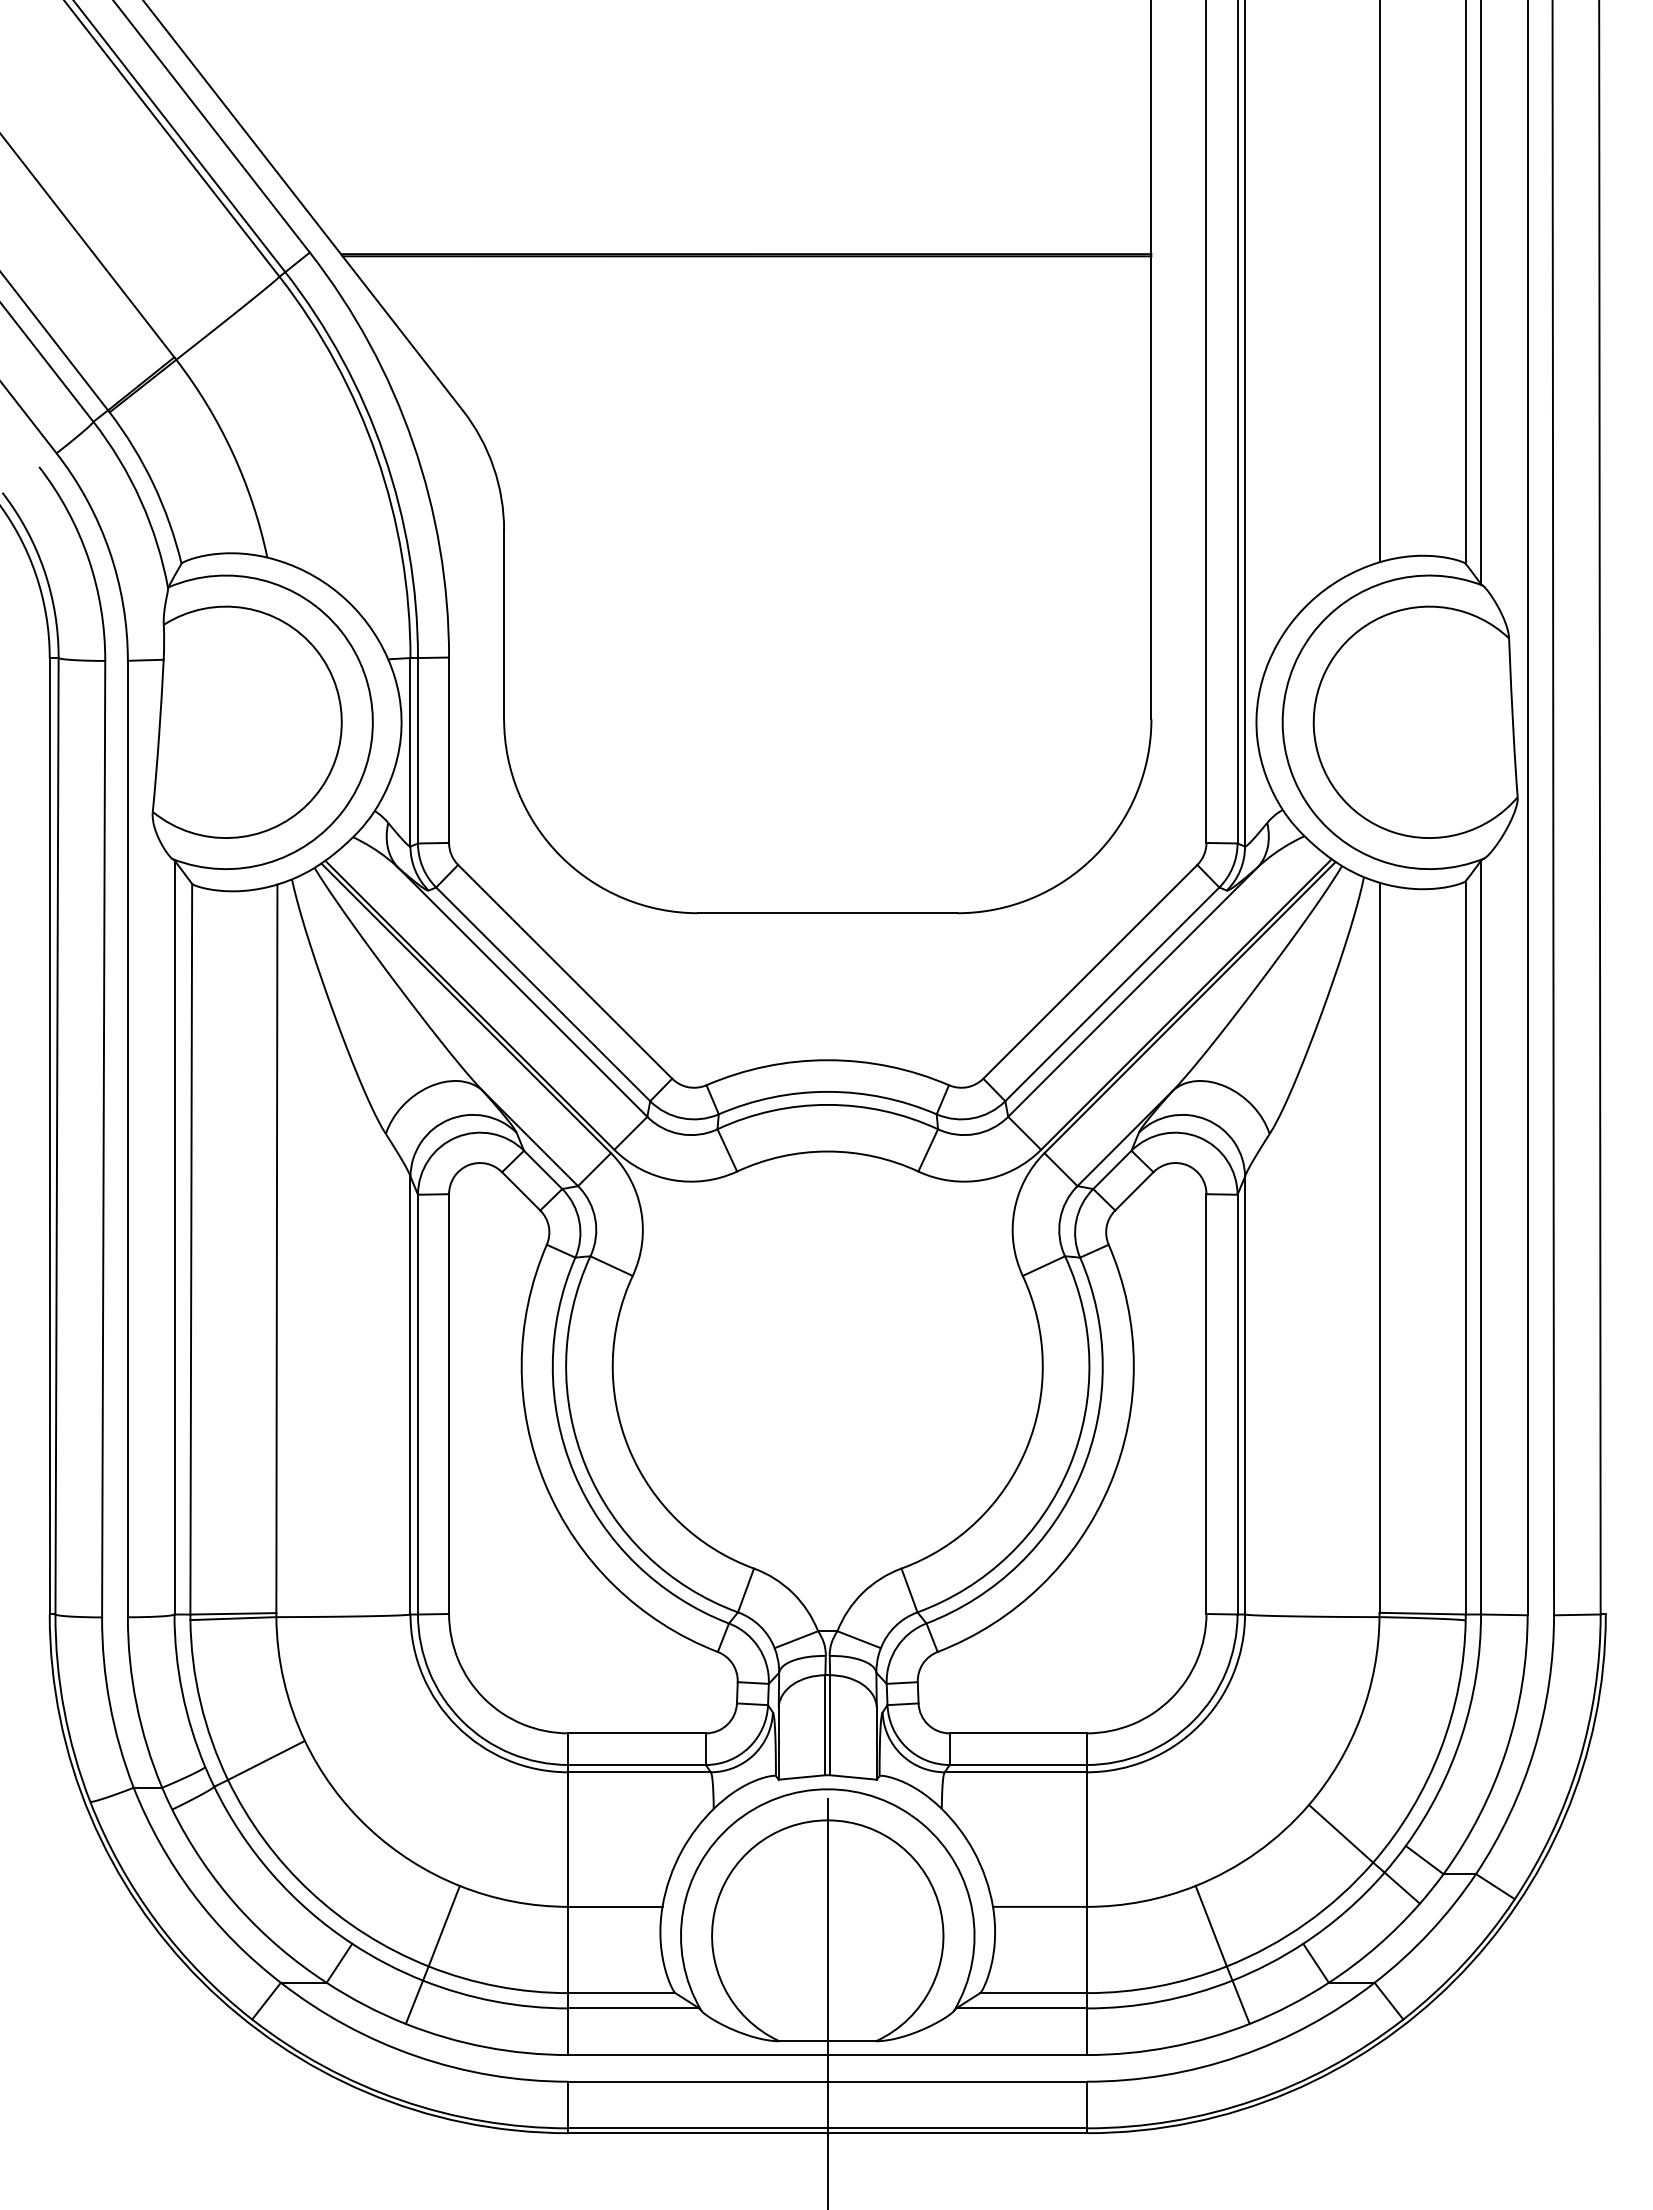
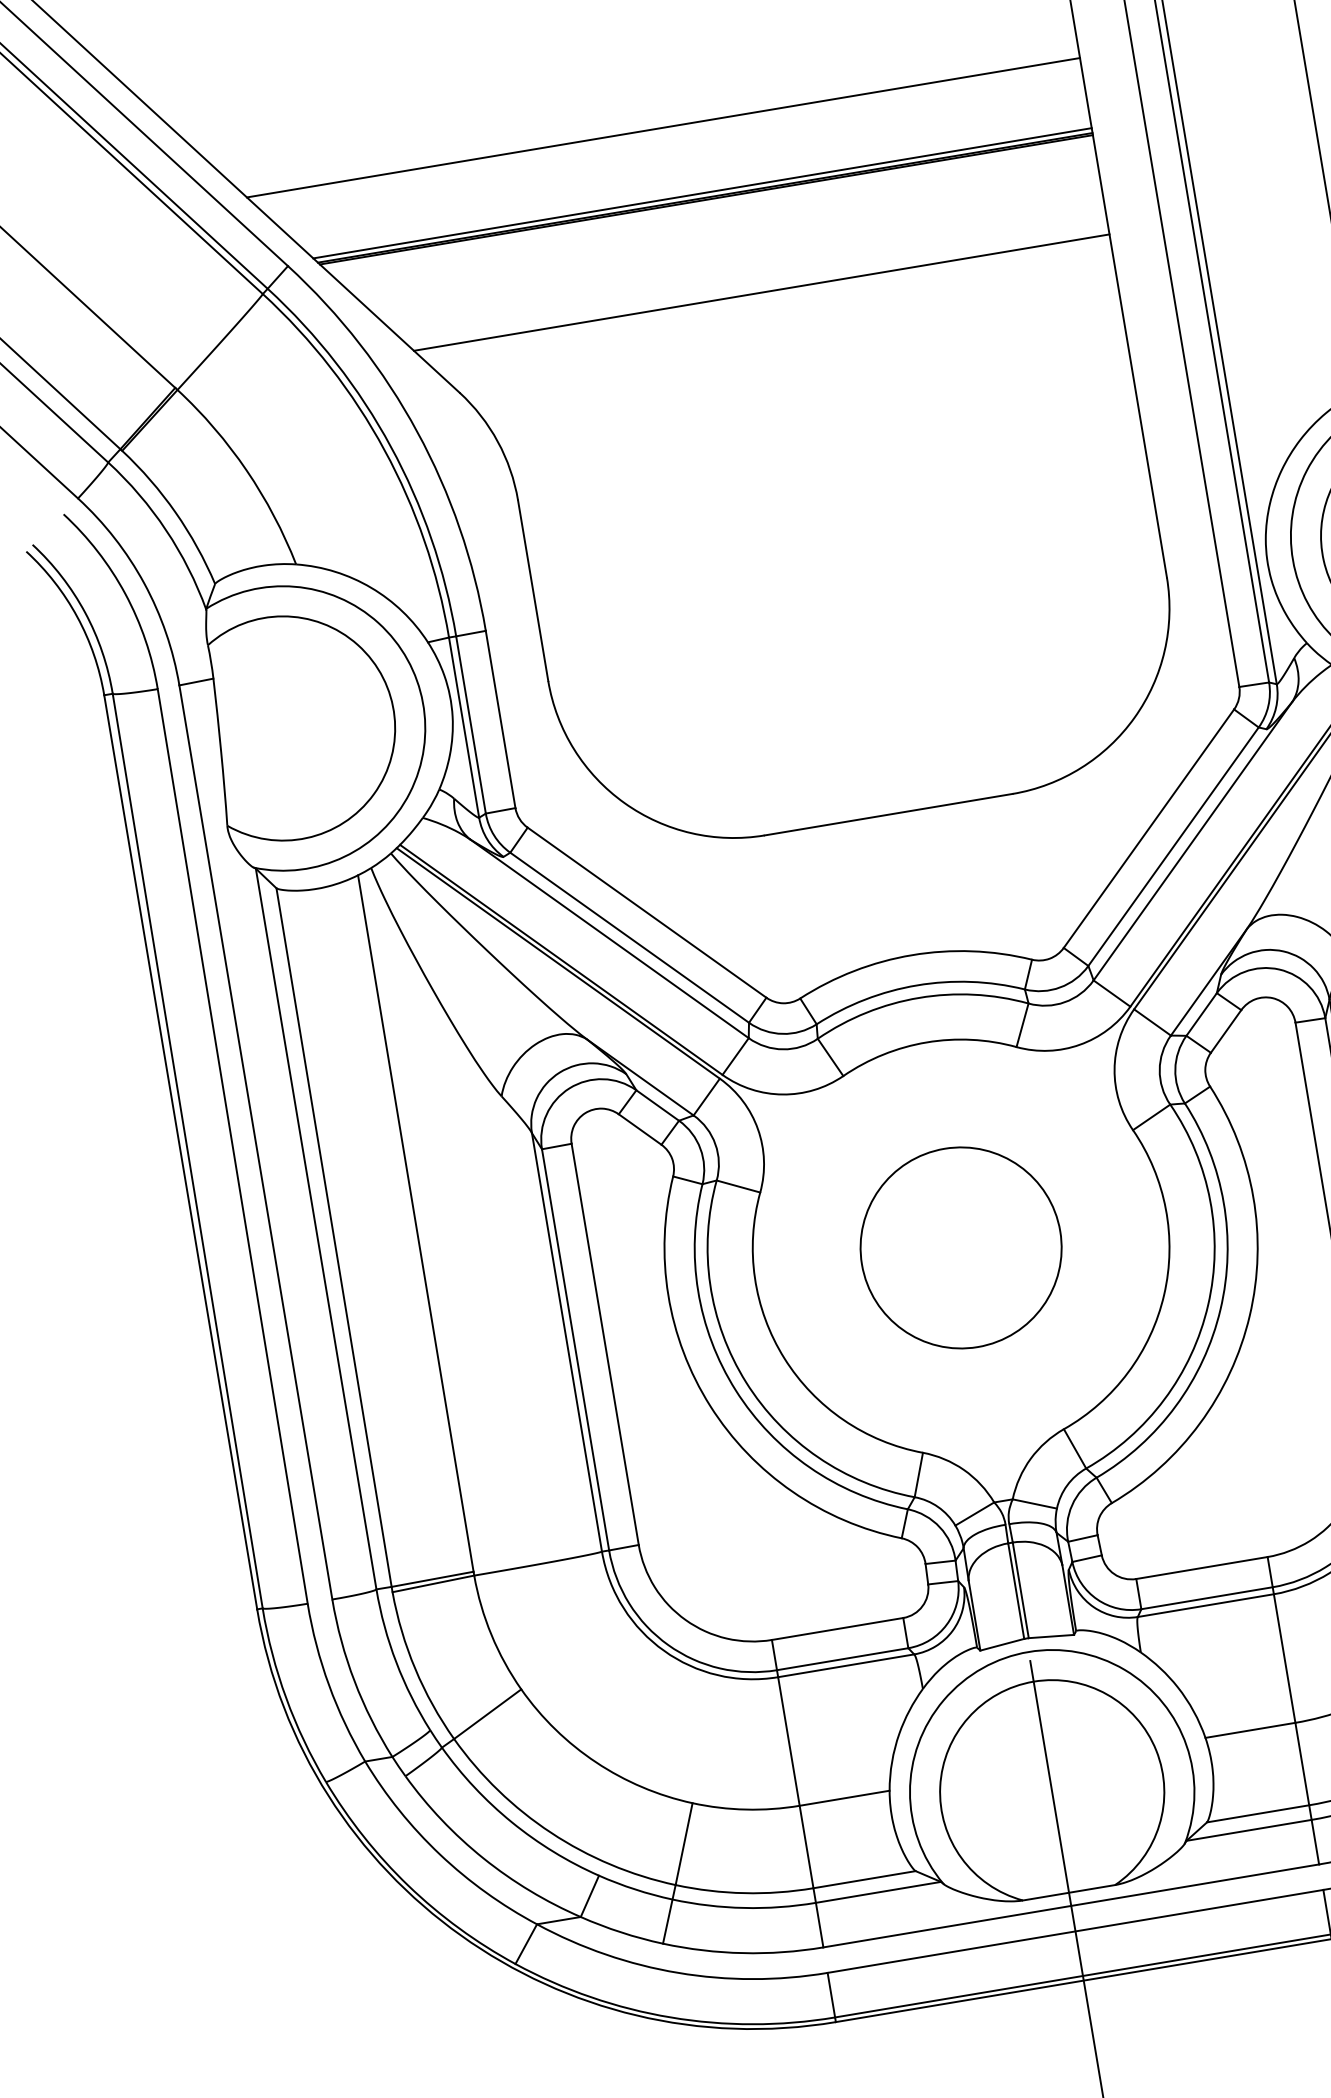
line: (715, 175) -> (663, 127), added
line: (743, 249) -> (701, 193), added
line: (787, 360) -> (761, 292), added
circle: (827, 1366) -> (960, 1247), added

